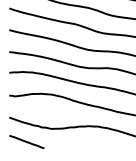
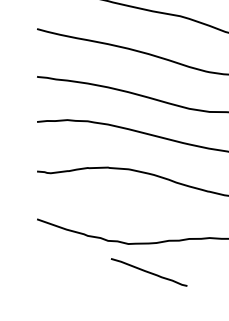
line: (26, 141) -> (148, 271), moved

